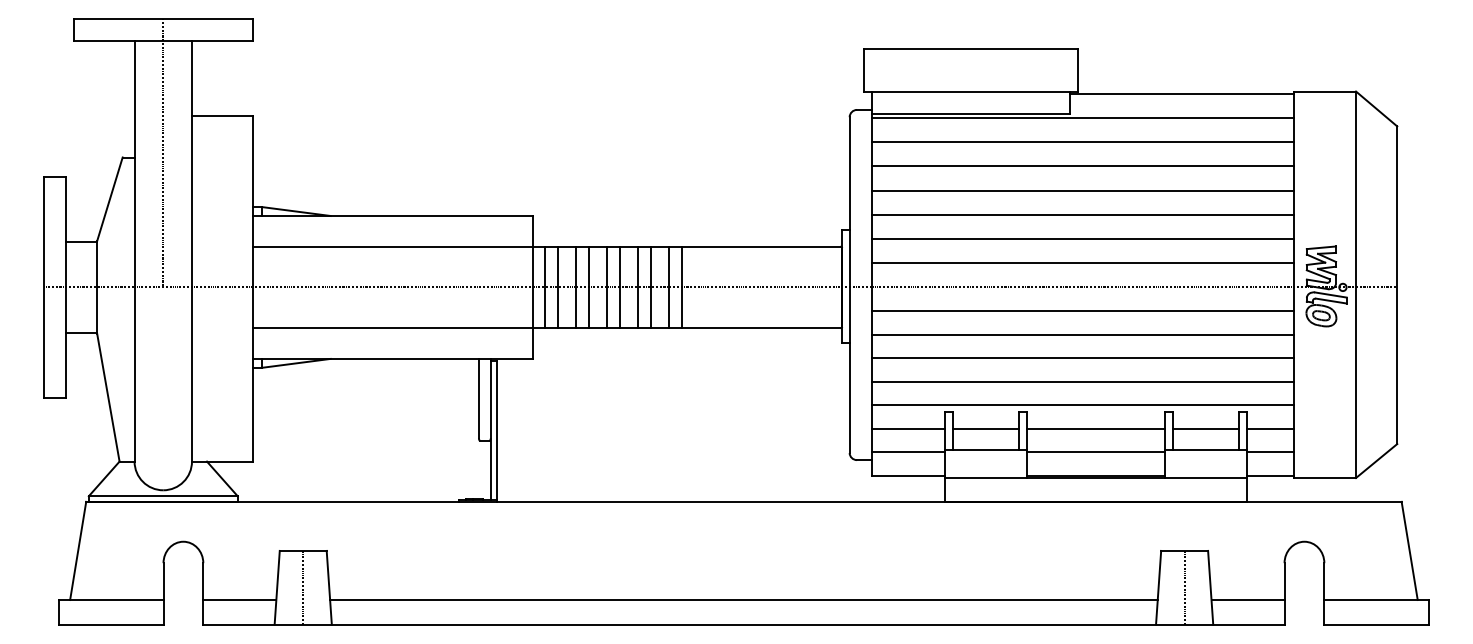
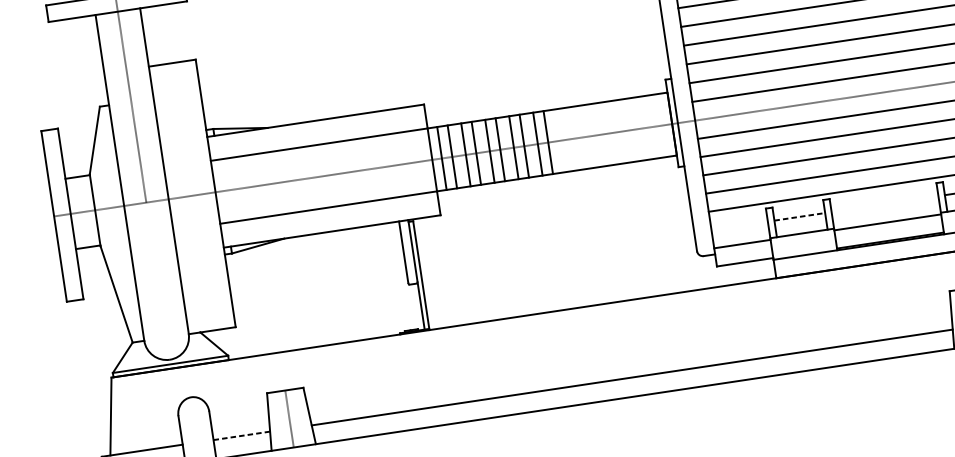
line: (907, 428) -> (739, 225), removed
line: (985, 428) -> (799, 216), solid -> dashed
line: (1095, 428) -> (884, 203), removed
line: (239, 599) -> (241, 435), solid -> dashed

